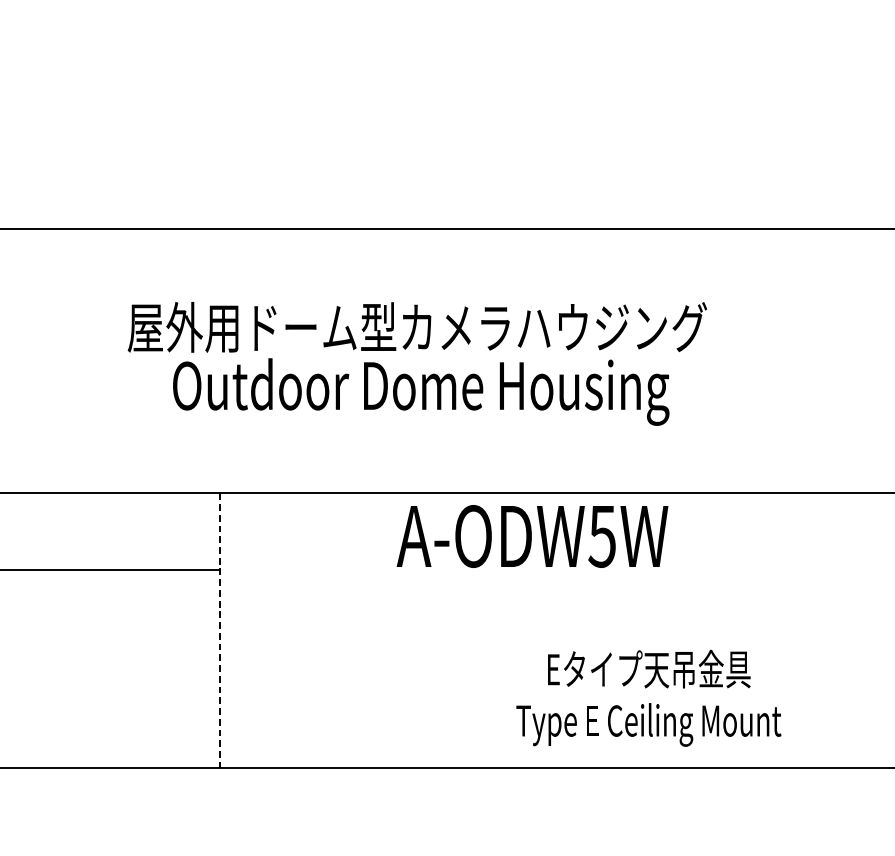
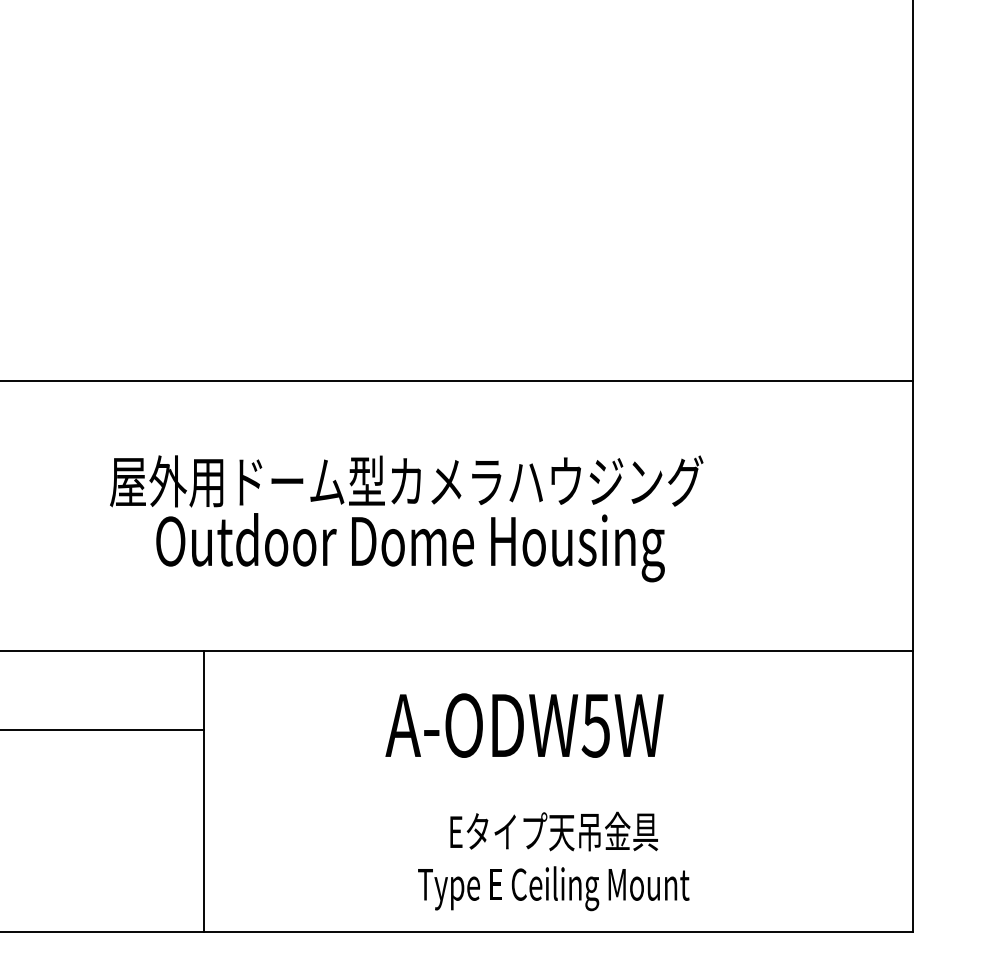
text: (532, 536) -> (524, 725), moved
line: (220, 631) -> (204, 792), dashed -> solid
text: (648, 698) -> (553, 861), moved

